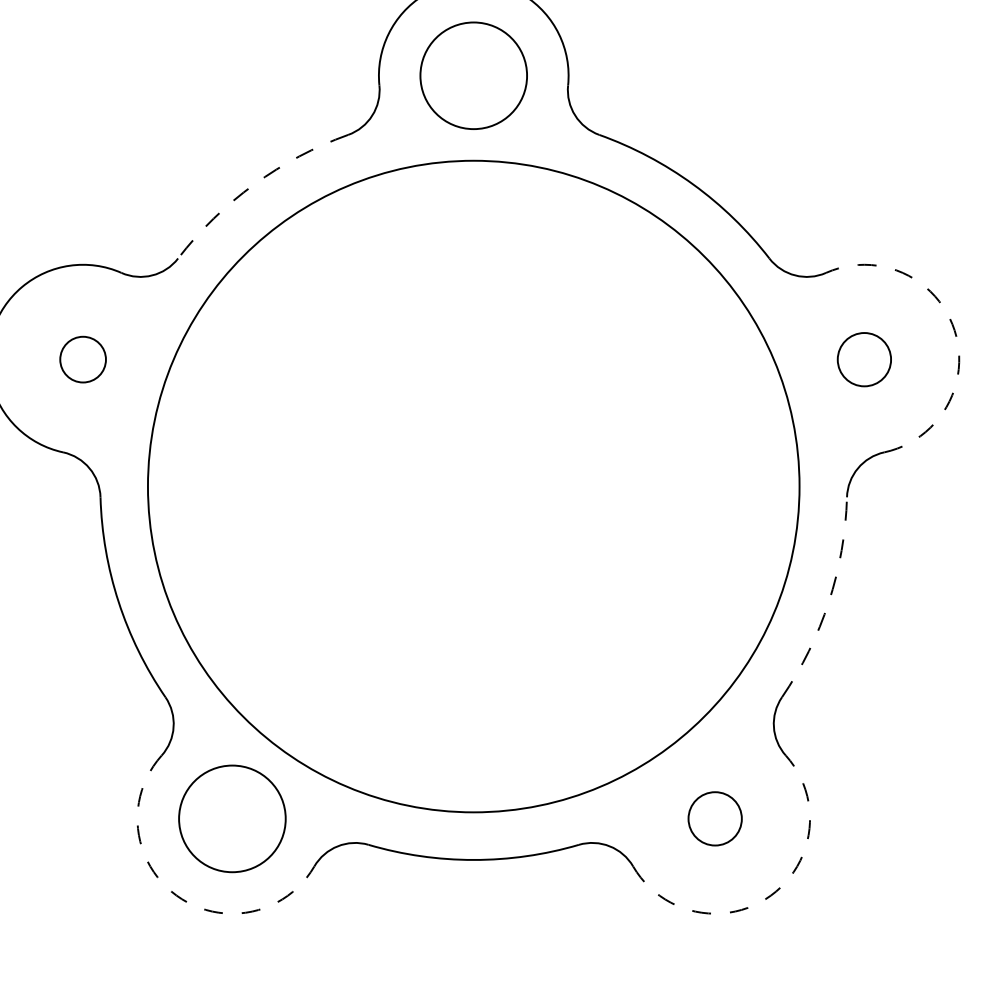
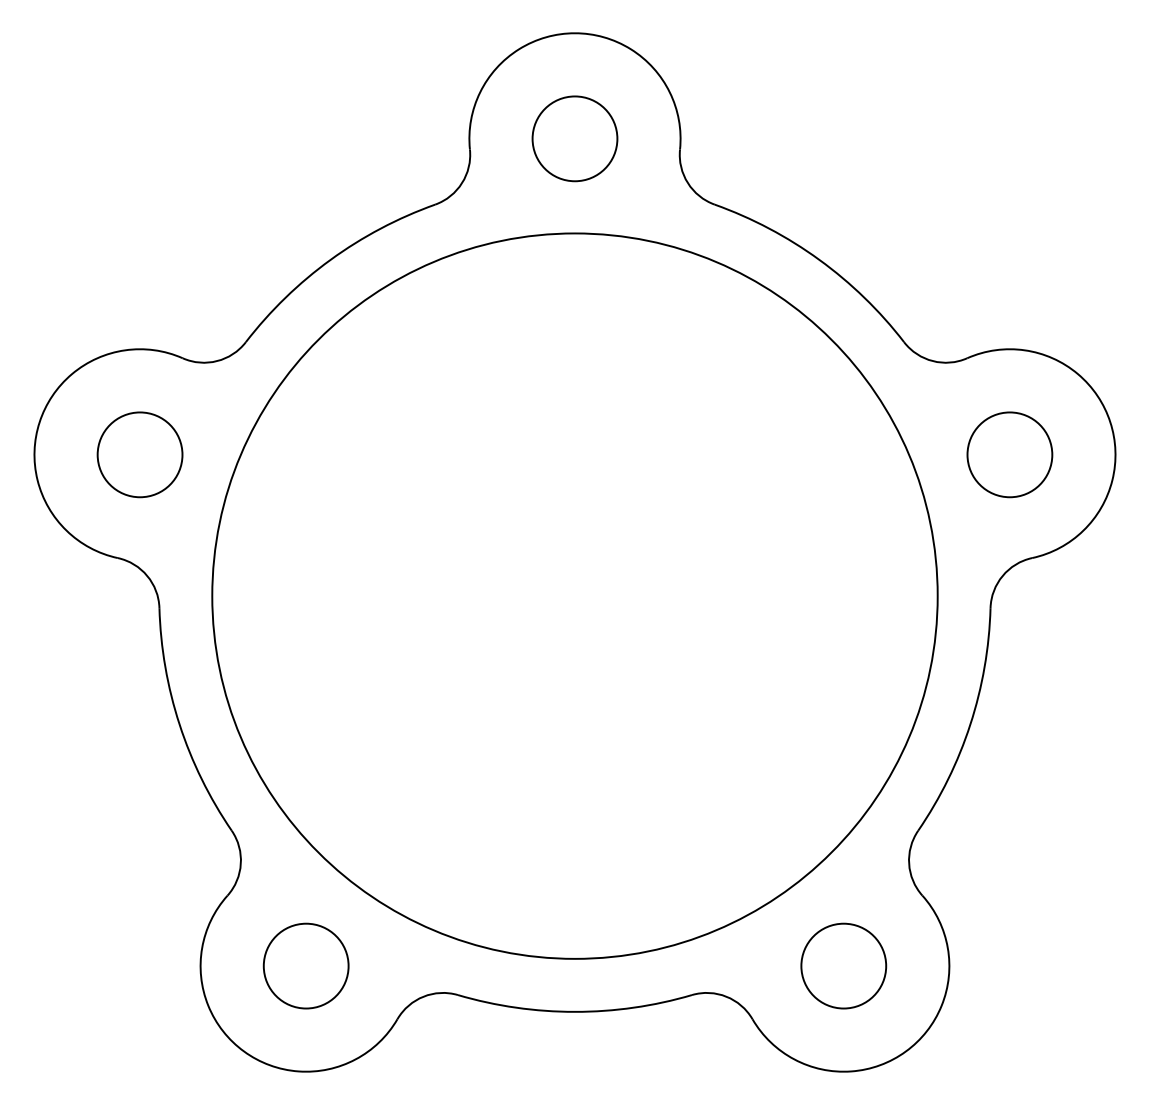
circle: (473, 75) -> (574, 138), size x0.71
arc: (254, 184) -> (330, 259), dashed -> solid
arc: (954, 330) -> (1110, 422), dashed -> solid
circle: (82, 359) -> (139, 454), size x1.67
circle: (864, 359) -> (1009, 454), size x1.43
arc: (829, 601) -> (970, 724), dashed -> solid
circle: (231, 818) -> (305, 965), size x0.71
circle: (714, 818) -> (843, 965), size x1.43
arc: (176, 895) -> (244, 1051), dashed -> solid
arc: (770, 895) -> (905, 1051), dashed -> solid

